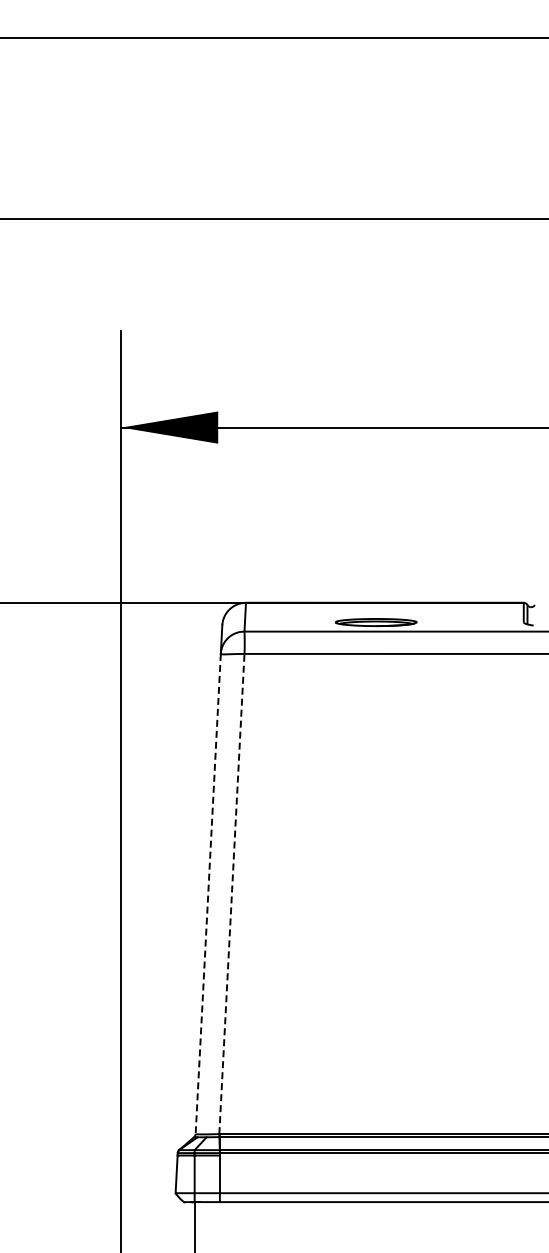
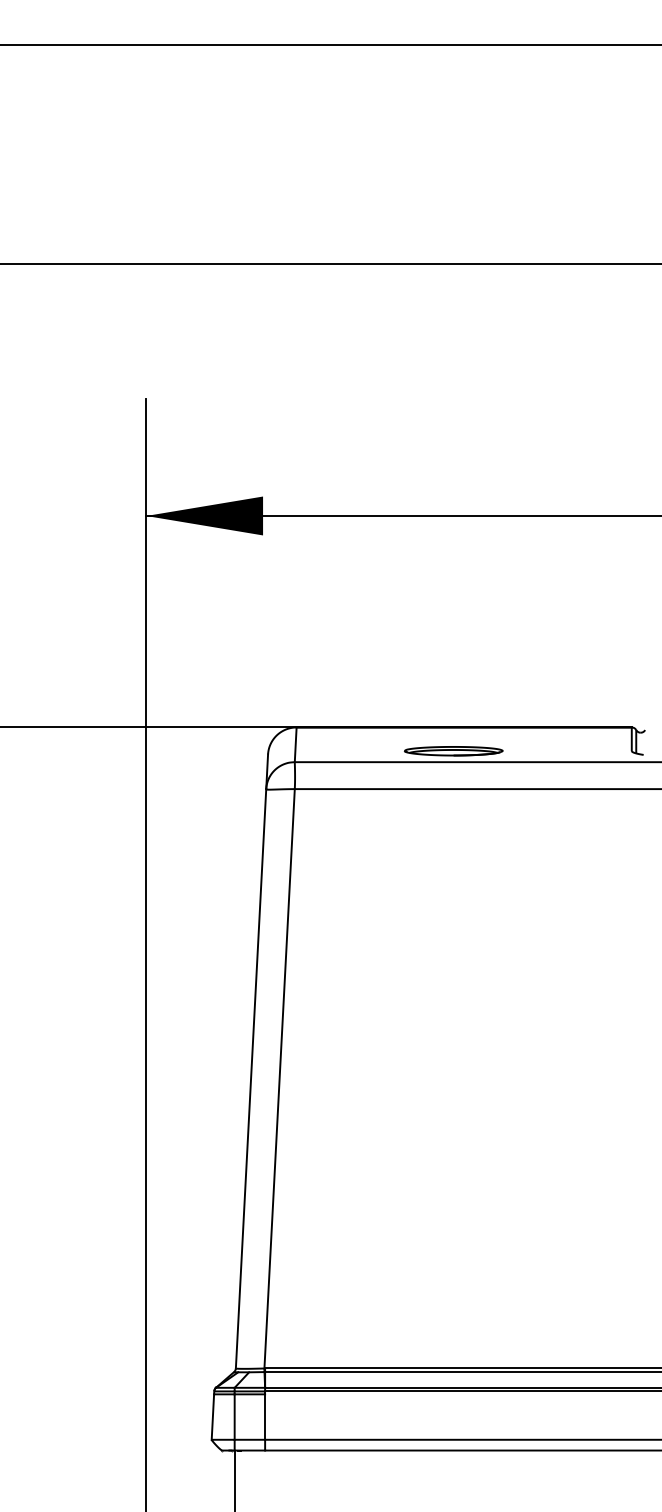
line: (231, 893) -> (279, 1078), dashed -> solid
line: (208, 894) -> (251, 1079), dashed -> solid

